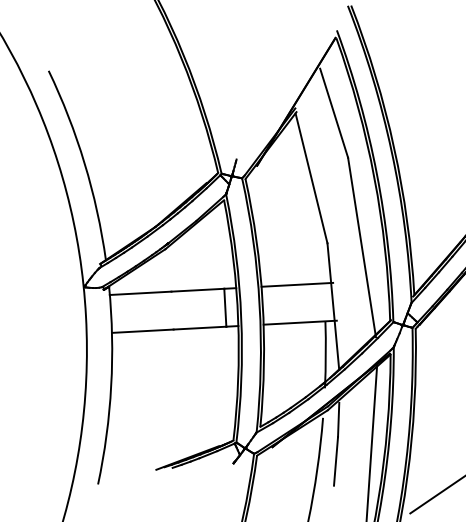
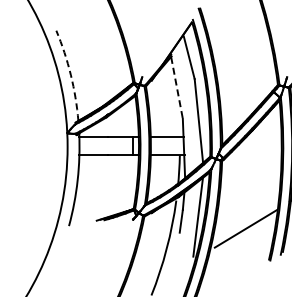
arc: (83, 164) -> (70, 75), solid -> dashed
line: (312, 179) -> (177, 88), solid -> dashed

